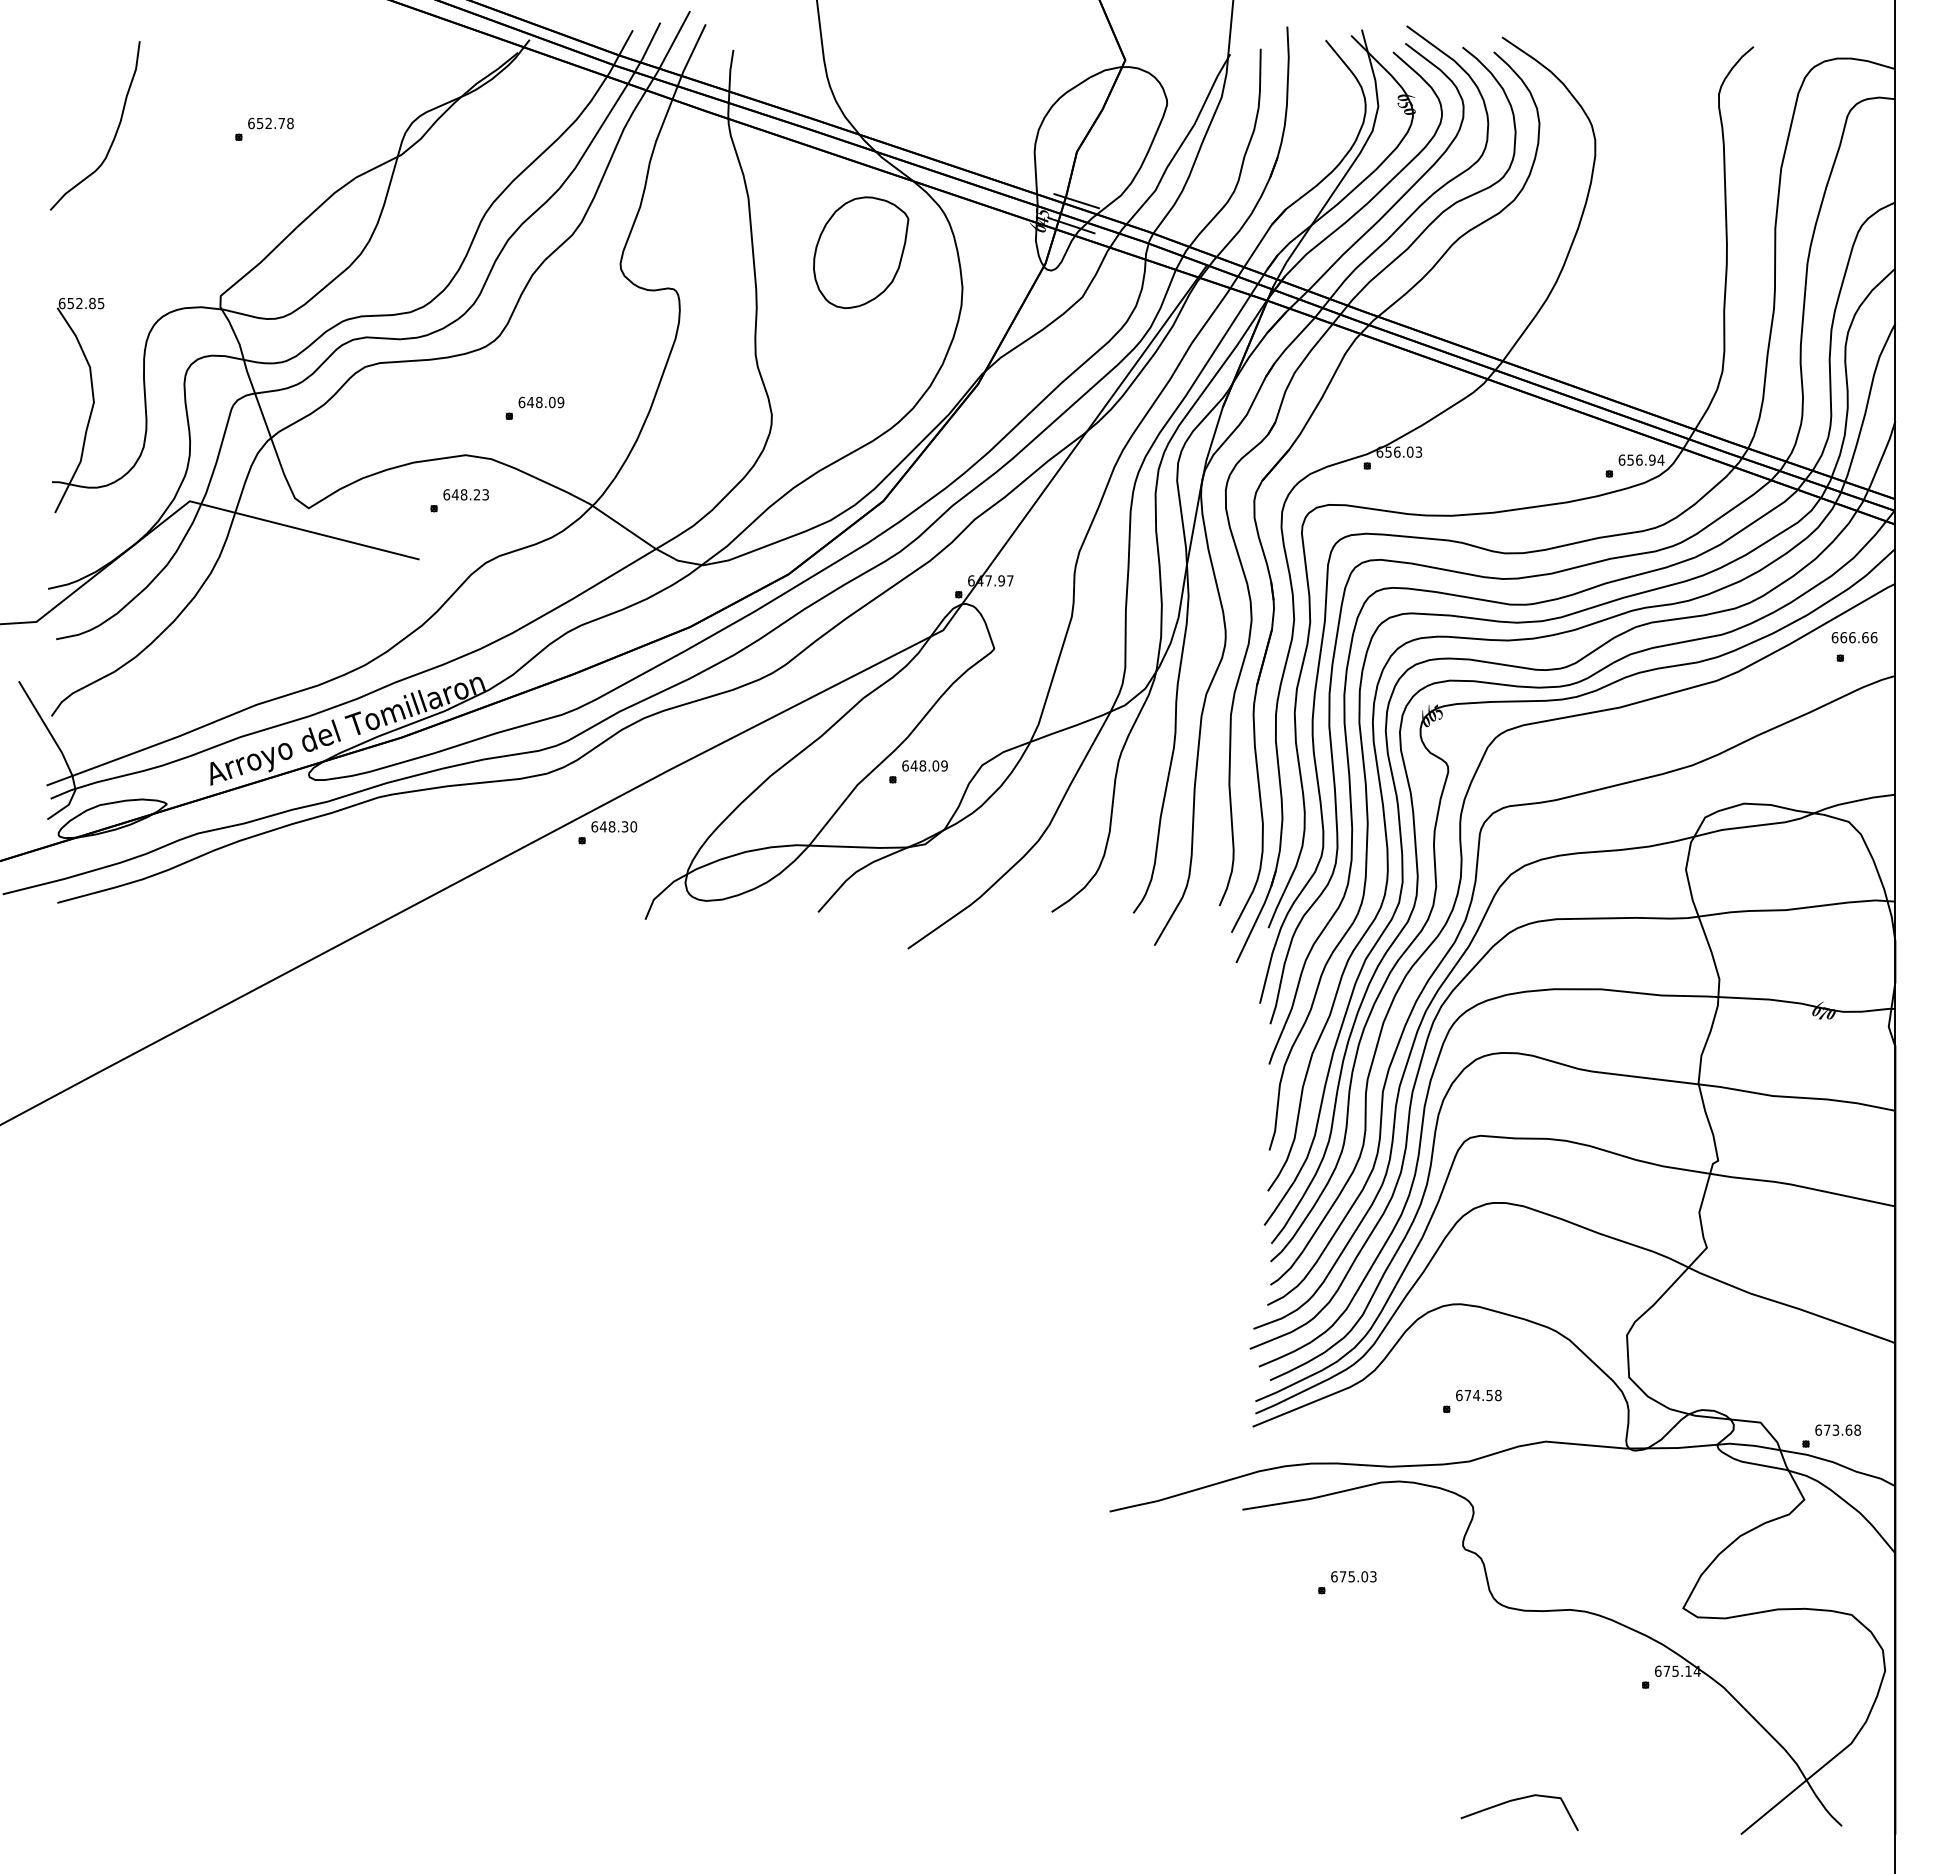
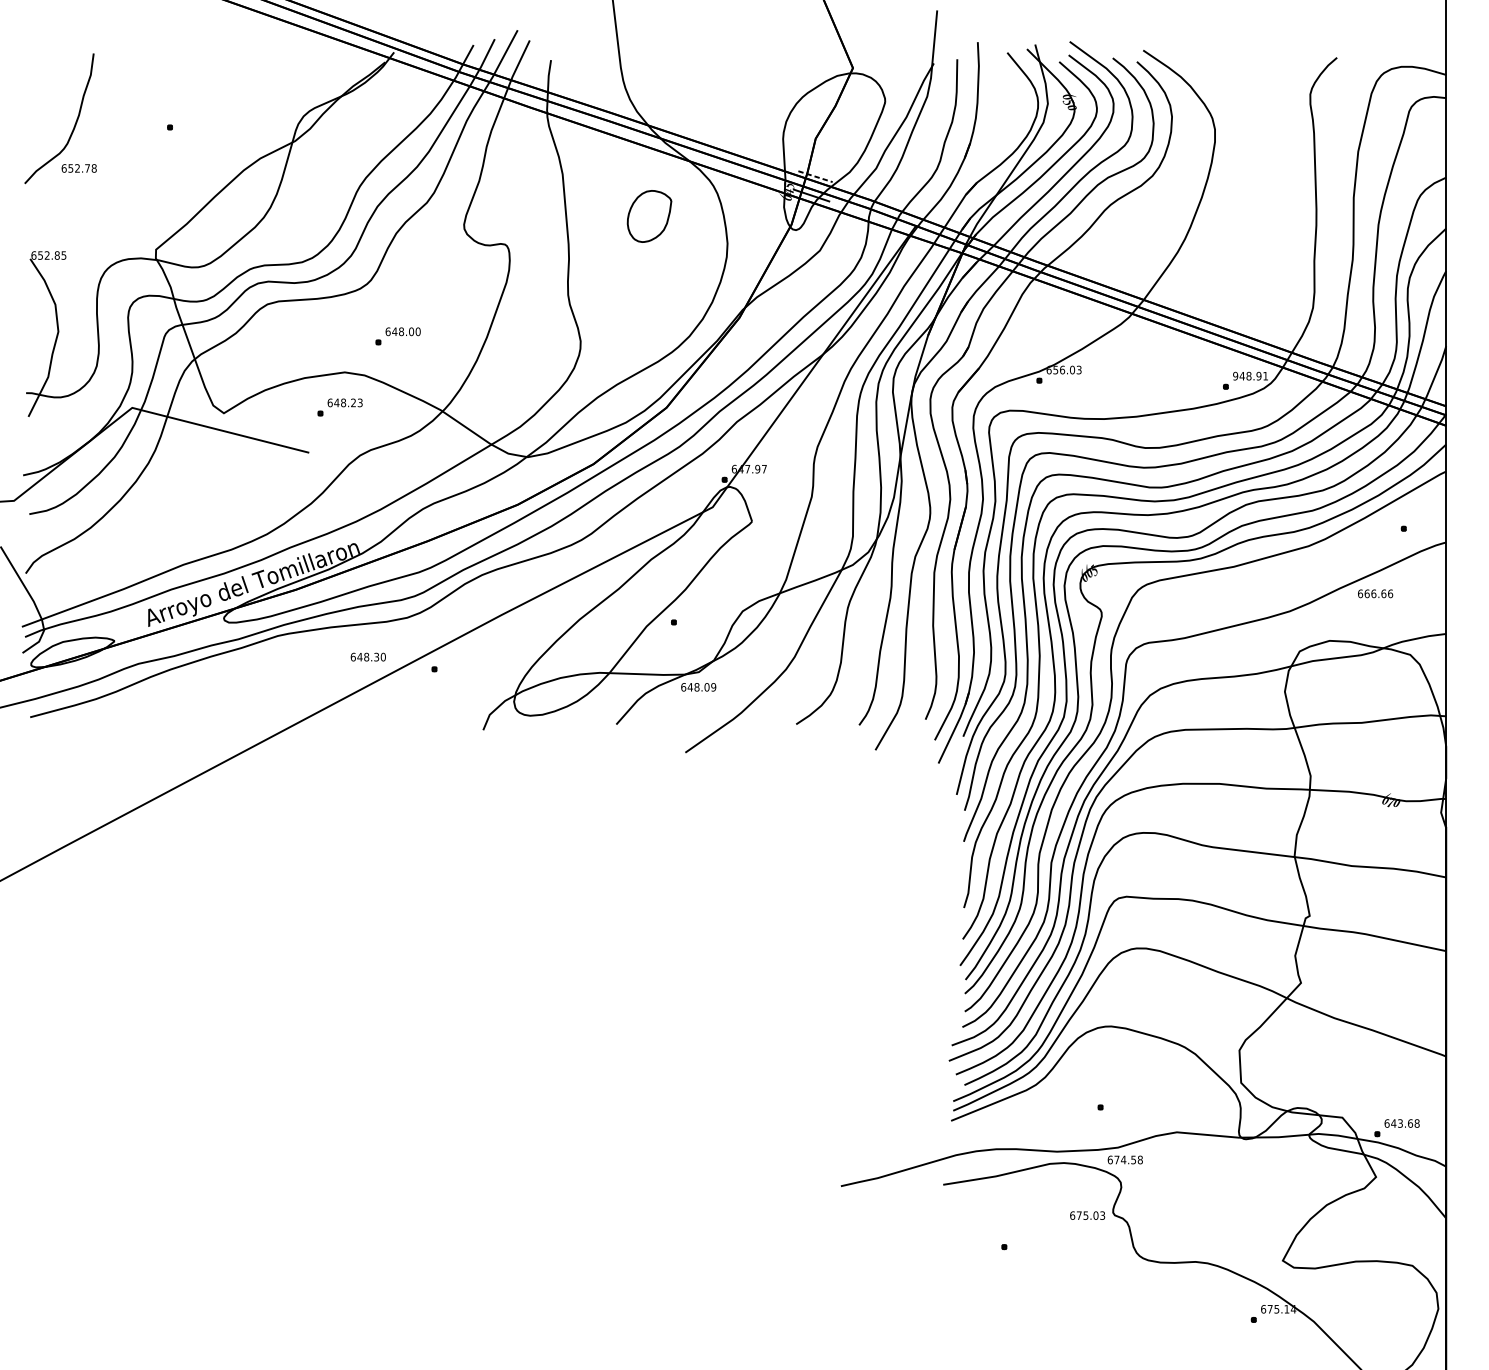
text: (270, 123) -> (78, 168), moved
line: (1077, 201) -> (816, 176), solid -> dashed
part: (861, 252) -> (649, 216), size x0.6
text: (560, 402) -> (417, 331), 648.09 -> 648.00
text: (1641, 459) -> (1250, 375), 656.94 -> 948.91
text: (1854, 637) -> (1375, 593), moved
text: (924, 765) -> (698, 686), moved
text: (614, 826) -> (368, 656), moved
text: (1478, 1395) -> (1125, 1159), moved
text: (1826, 1429) -> (1393, 1122), 673.68 -> 643.68
text: (1353, 1576) -> (1087, 1215), moved

